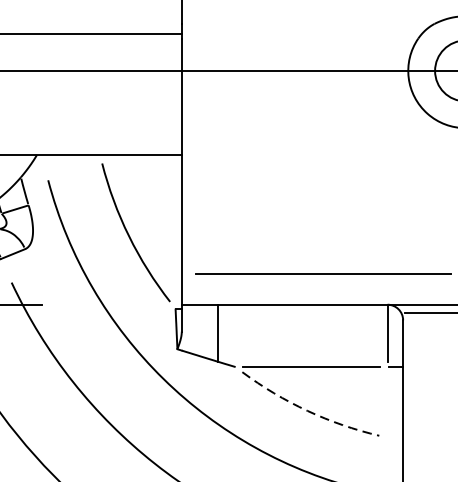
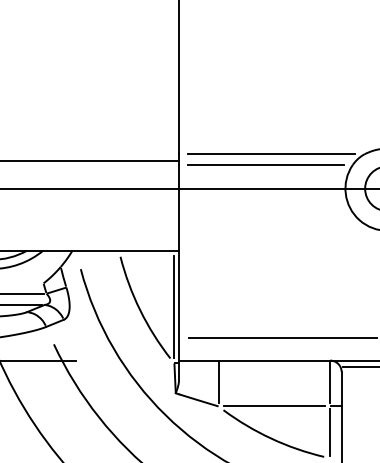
line: (307, 24) -> (271, 154), added
line: (299, 39) -> (265, 165), added
line: (175, 231) -> (174, 306), added
line: (217, 333) -> (218, 381), moved
line: (387, 402) -> (330, 432), added
arc: (307, 410) -> (271, 438), dashed -> solid

